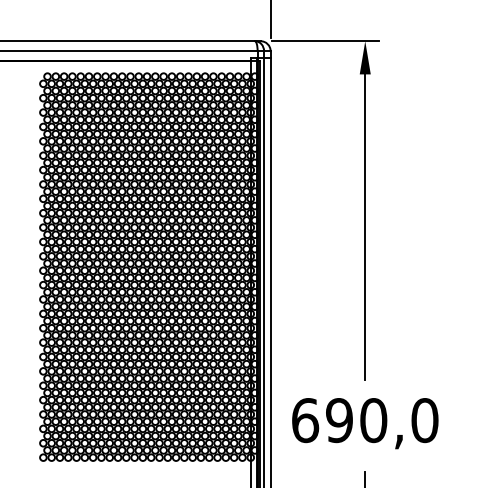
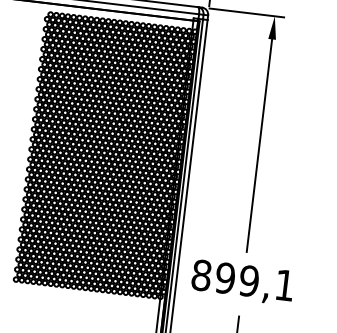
text: (365, 420) -> (243, 280), 690,0 -> 899,1

